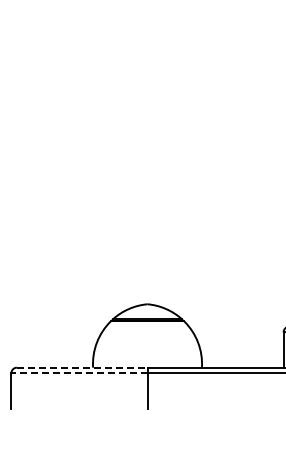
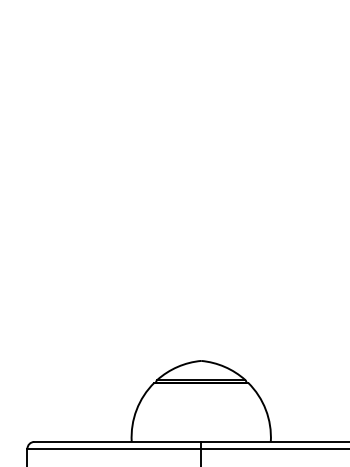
line: (82, 367) -> (118, 441), dashed -> solid
line: (78, 373) -> (113, 449), dashed -> solid

